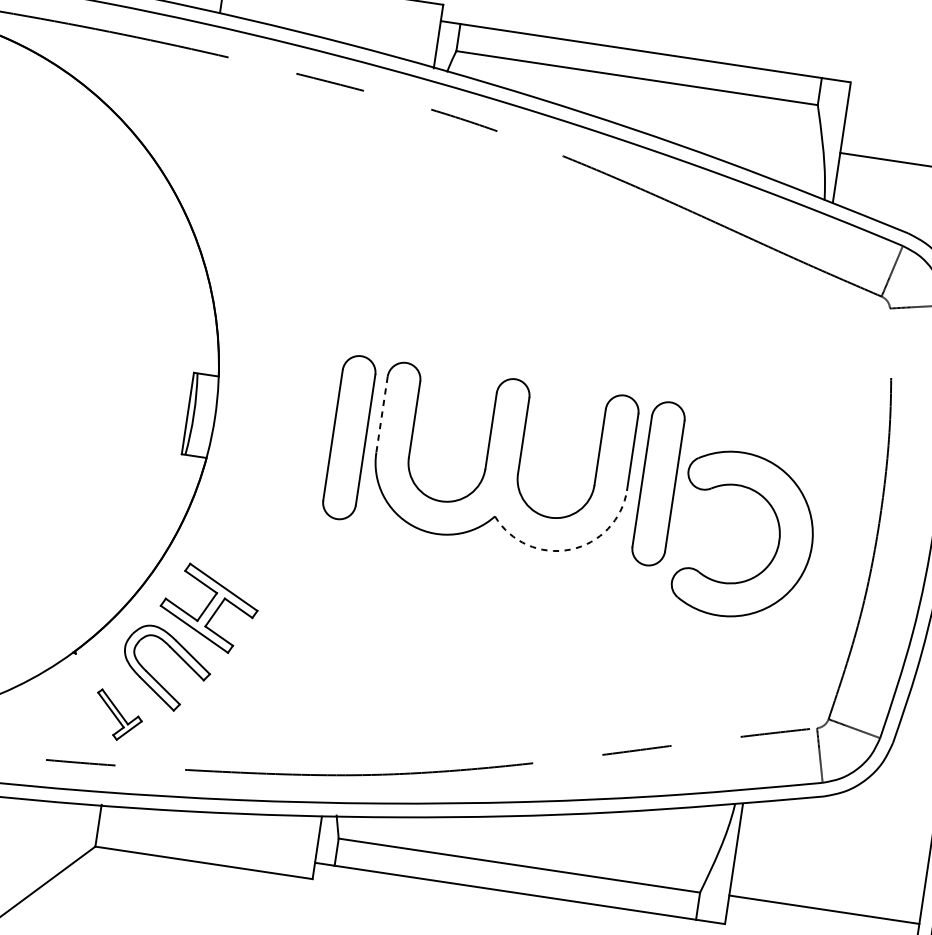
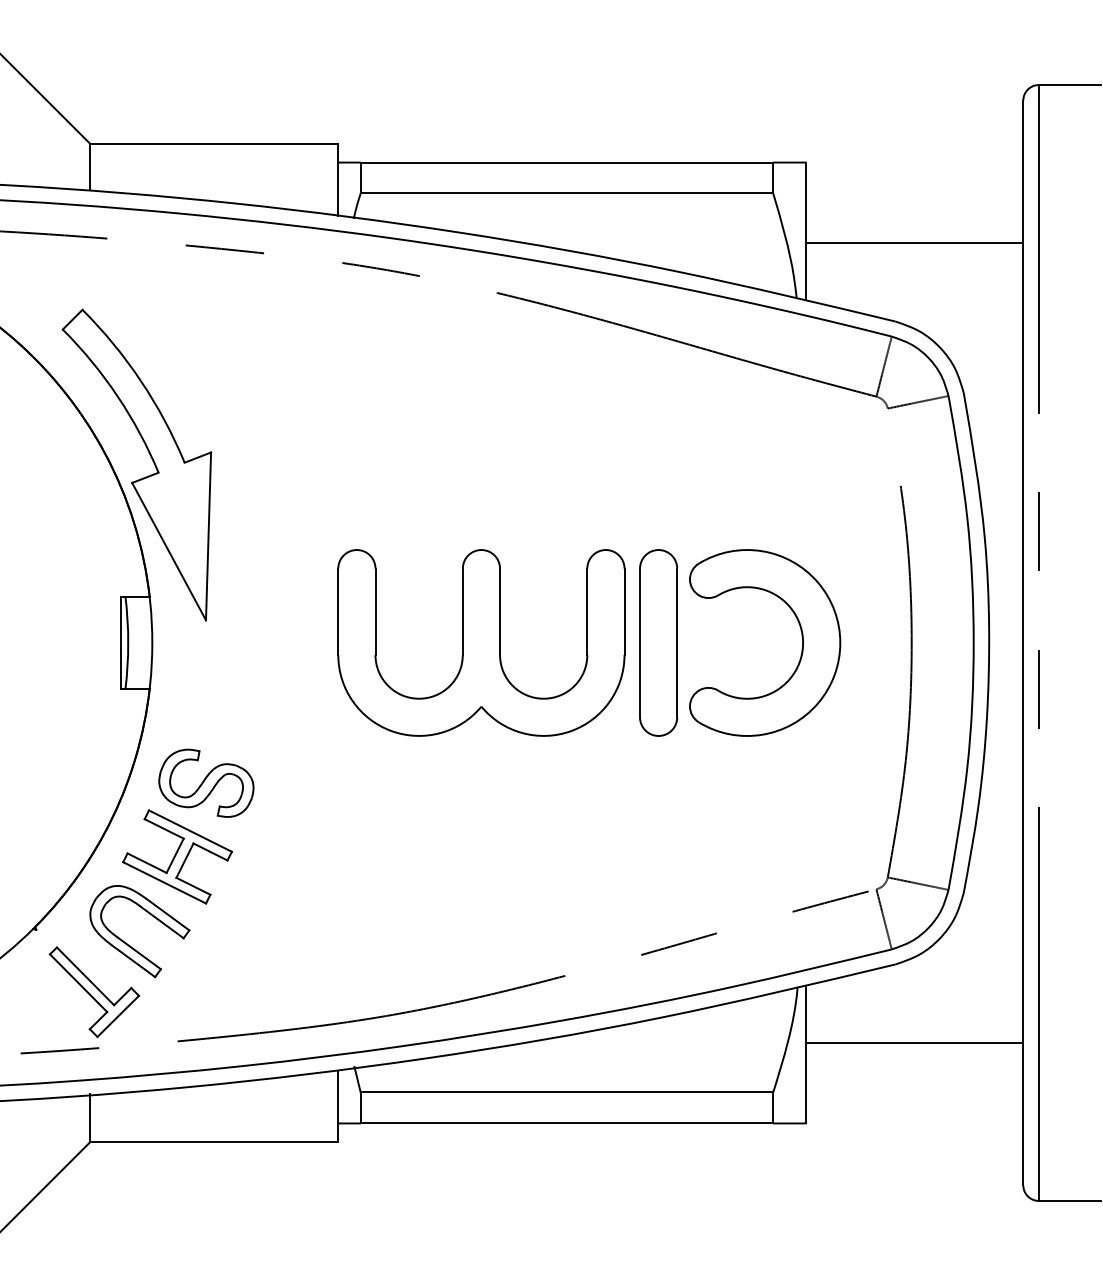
part: (226, 271) -> (140, 478), added
line: (382, 415) -> (338, 612), dashed -> solid
part: (349, 437) -> (305, 642), removed
part: (778, 536) -> (801, 637), moved
part: (244, 546) -> (206, 782), added
arc: (570, 550) -> (571, 731), dashed -> solid
part: (118, 716) -> (94, 992), size x1.67
line: (824, 909) -> (914, 1042), moved

